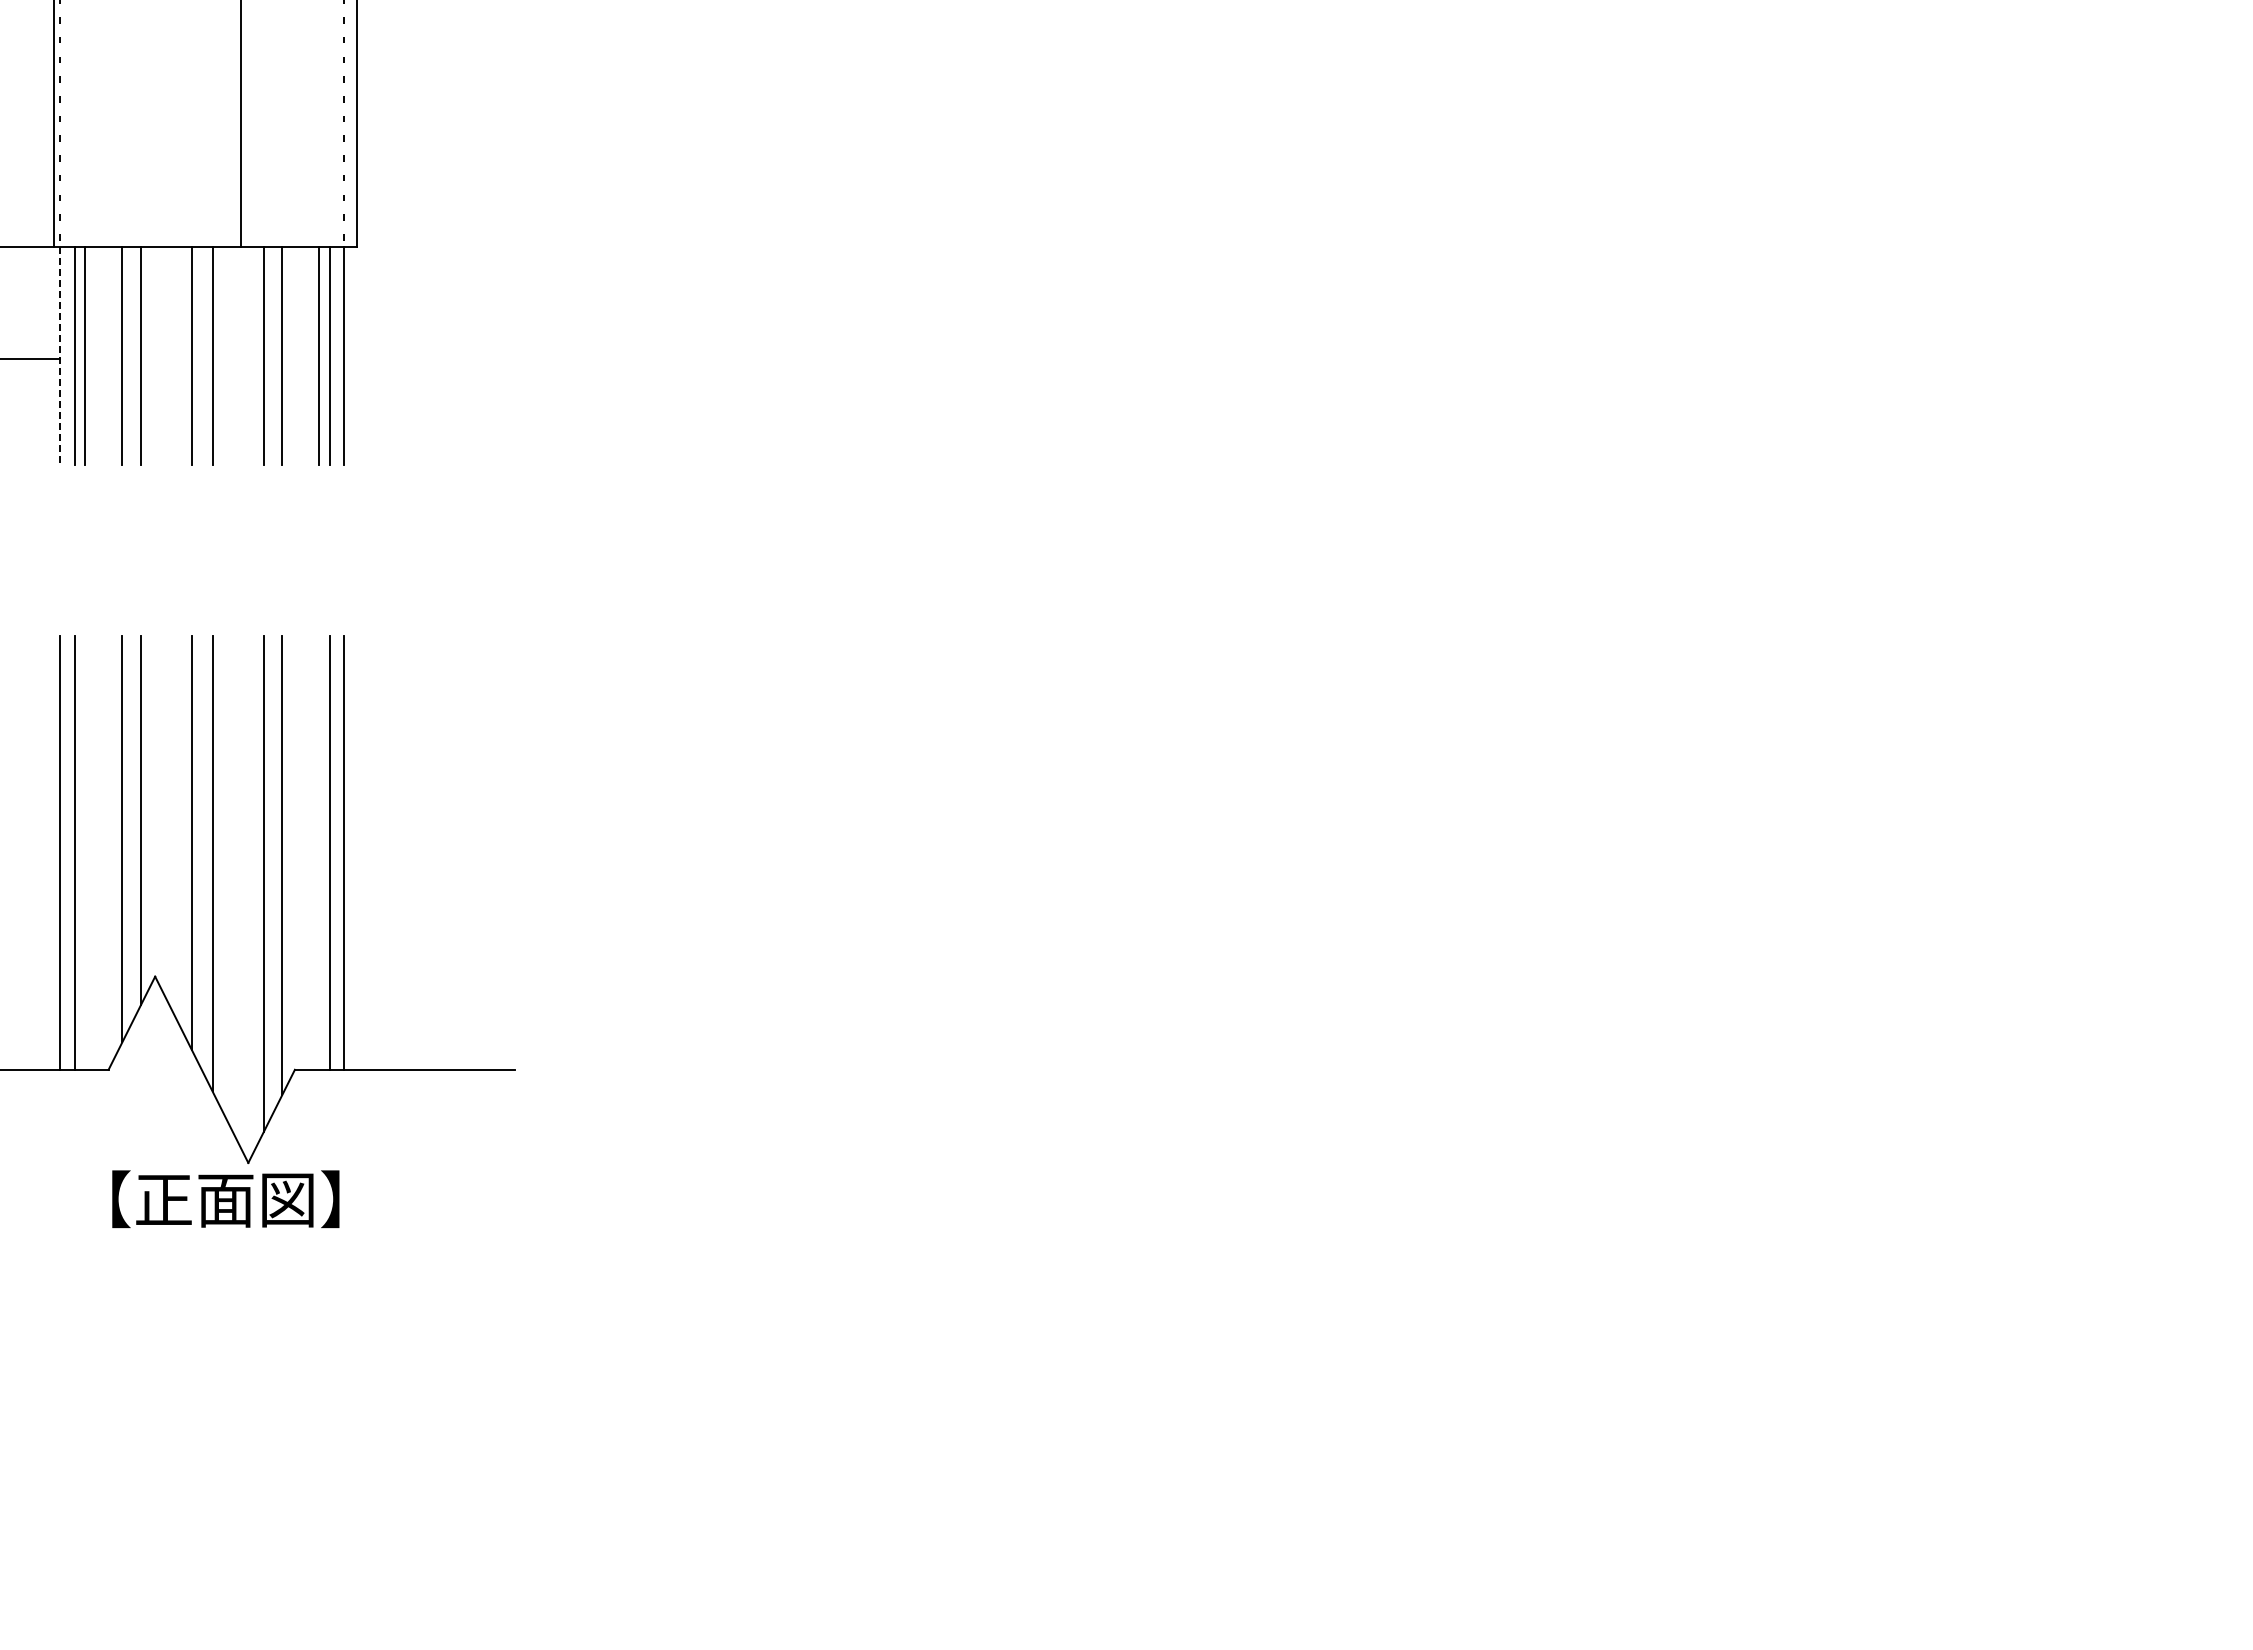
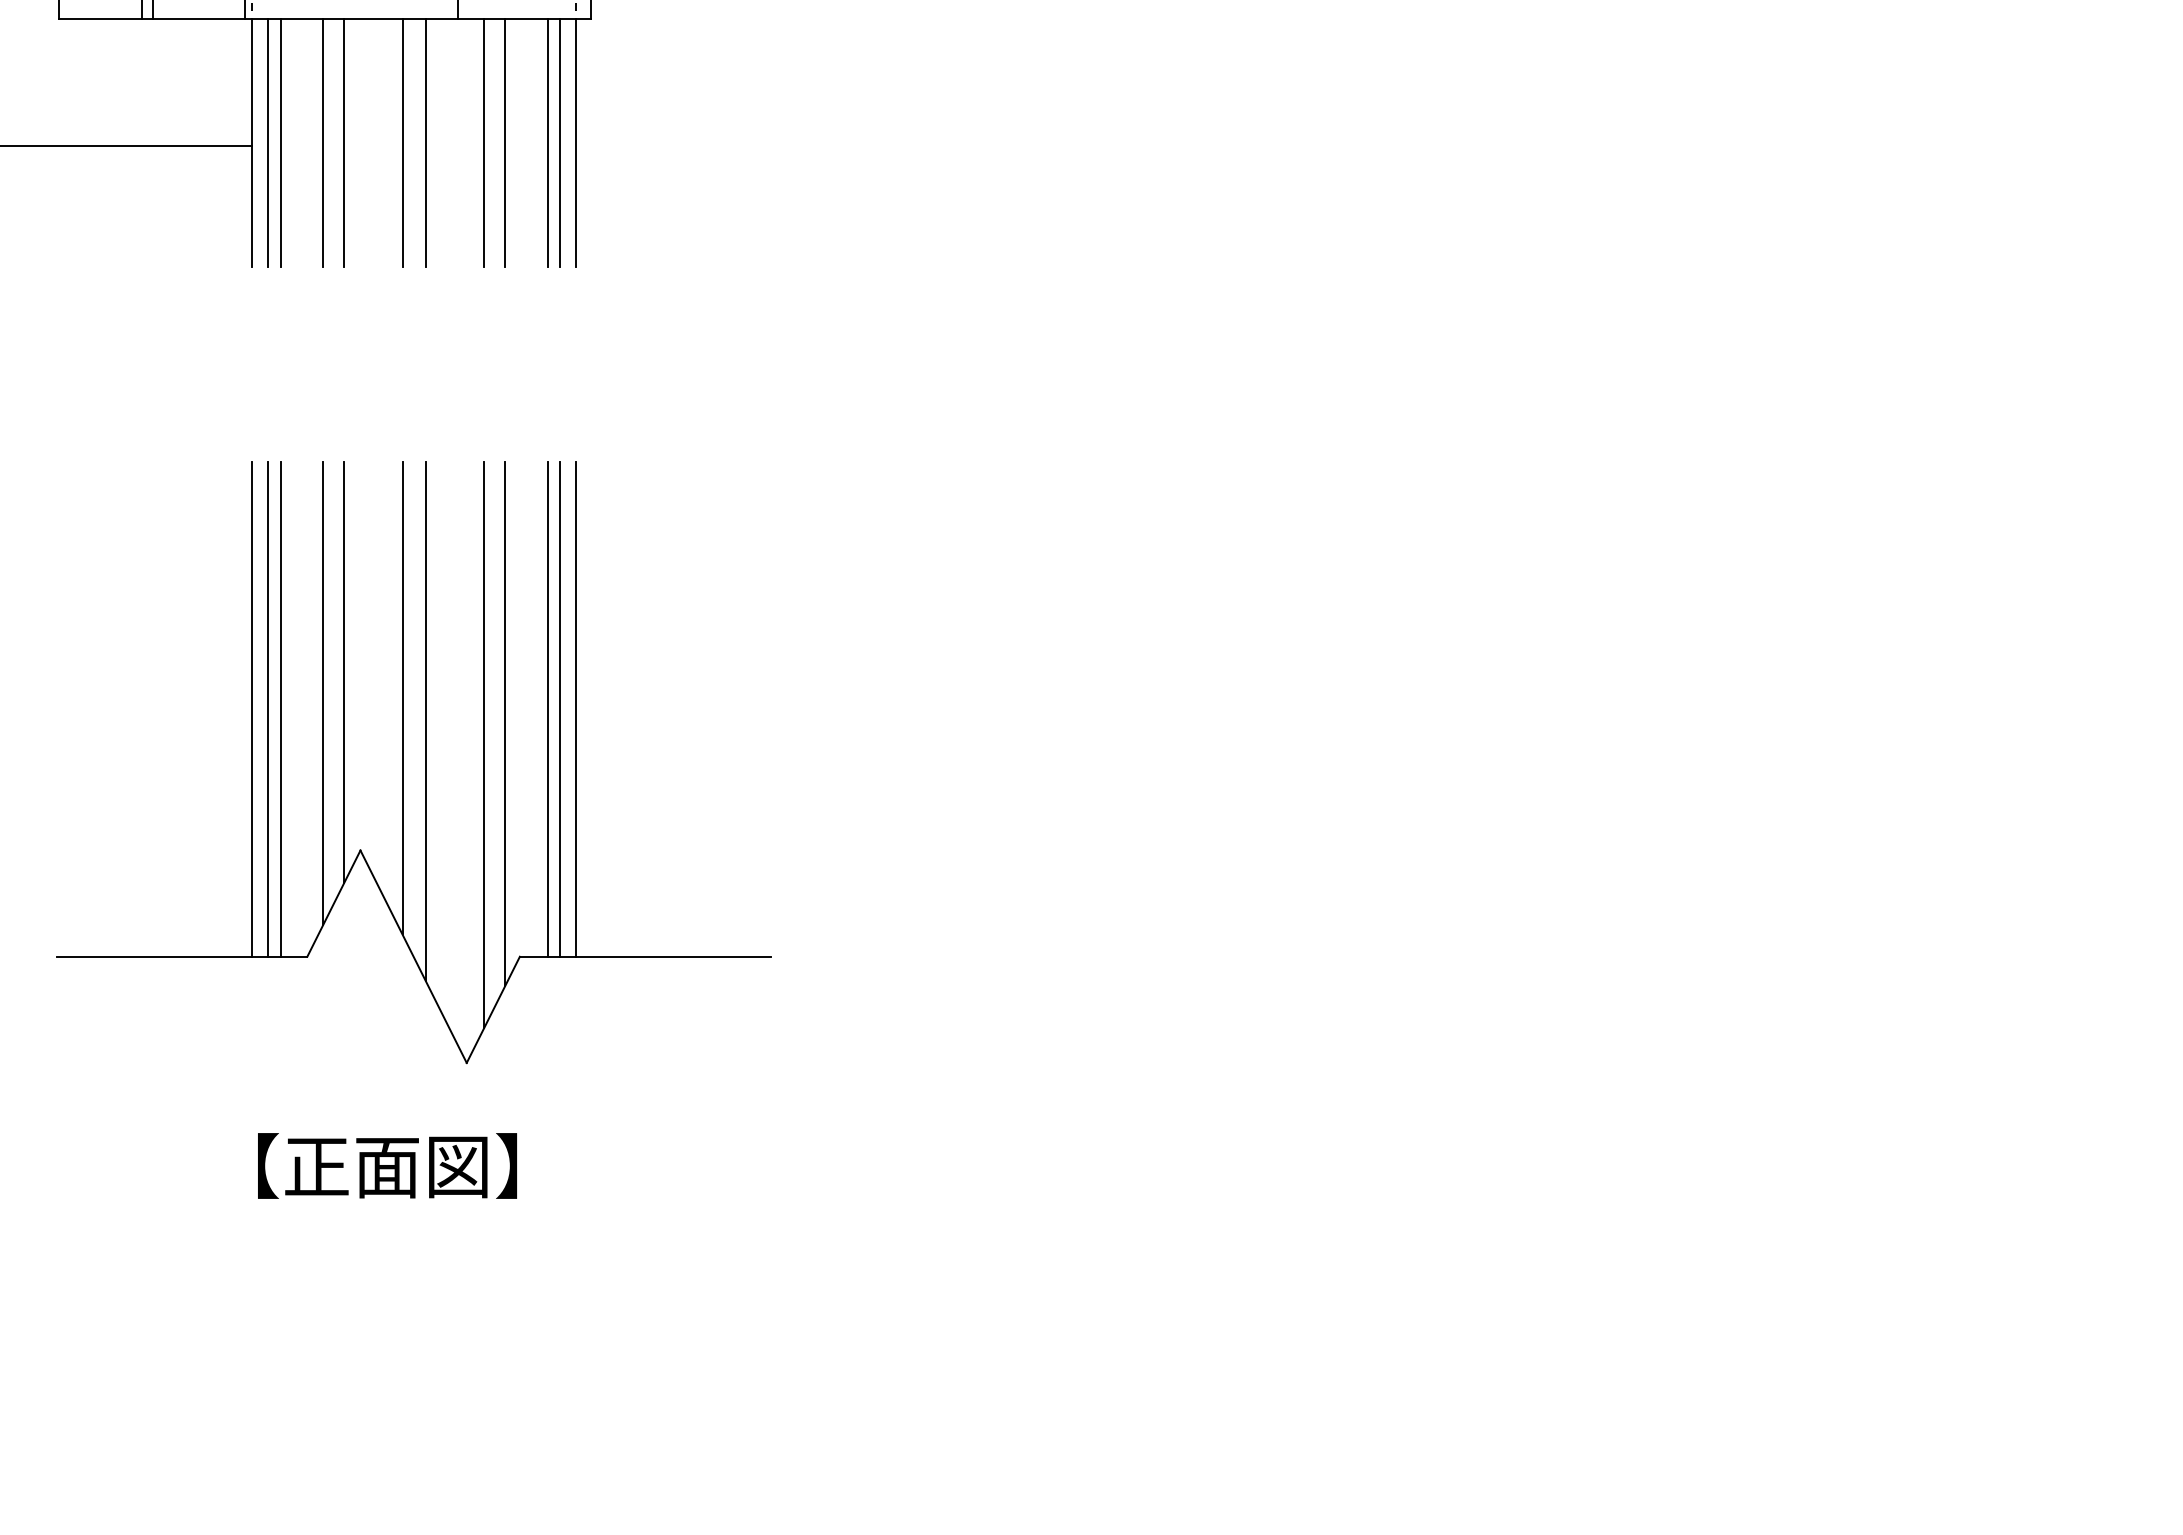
line: (60, 356) -> (252, 143), dashed -> solid
line: (85, 852) -> (280, 708), added
line: (319, 852) -> (547, 708), added
text: (225, 1199) -> (387, 1166), moved

